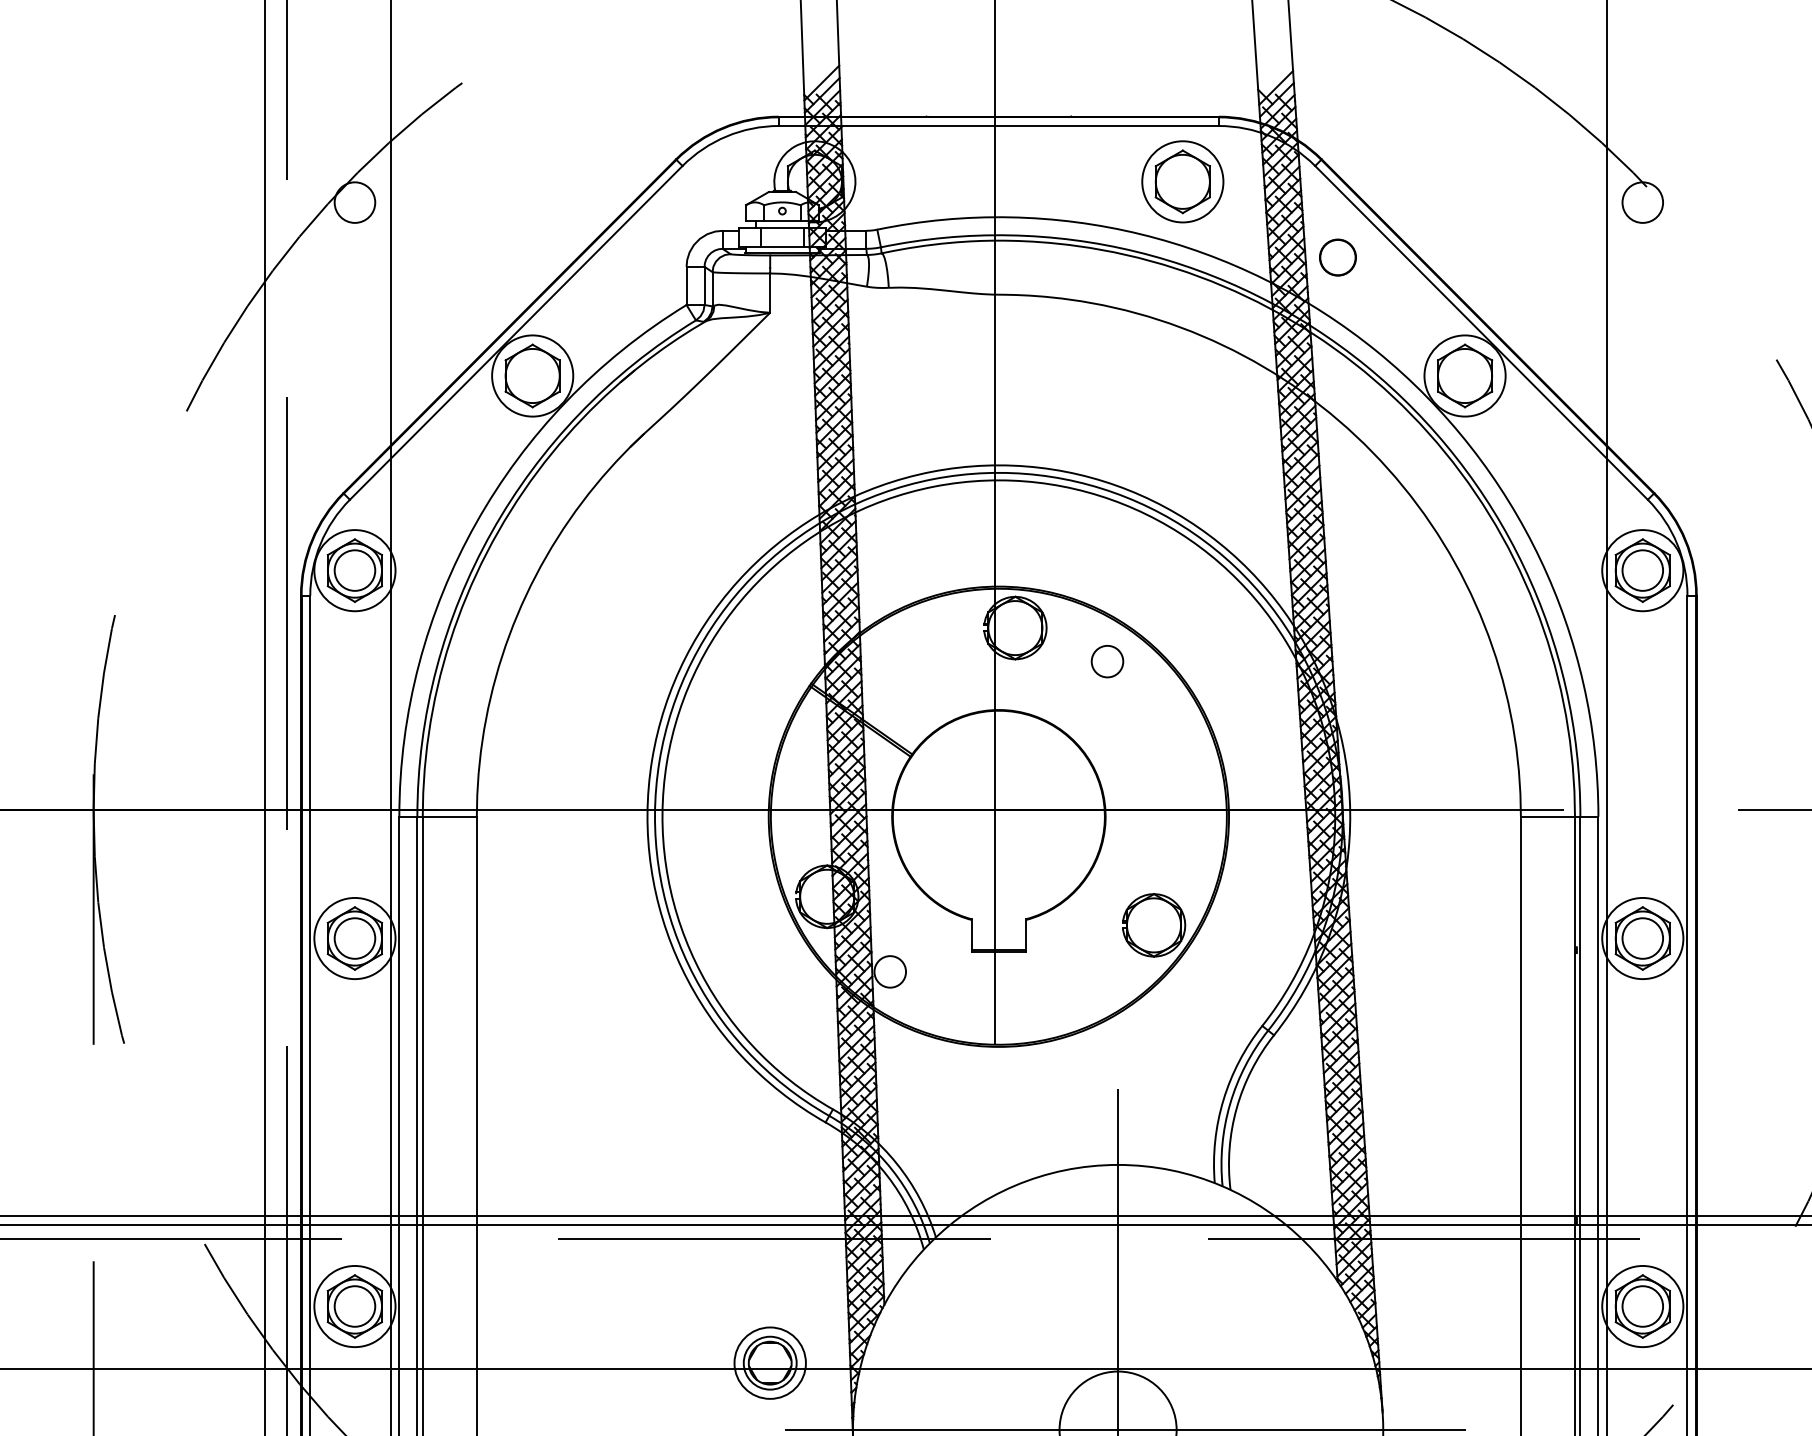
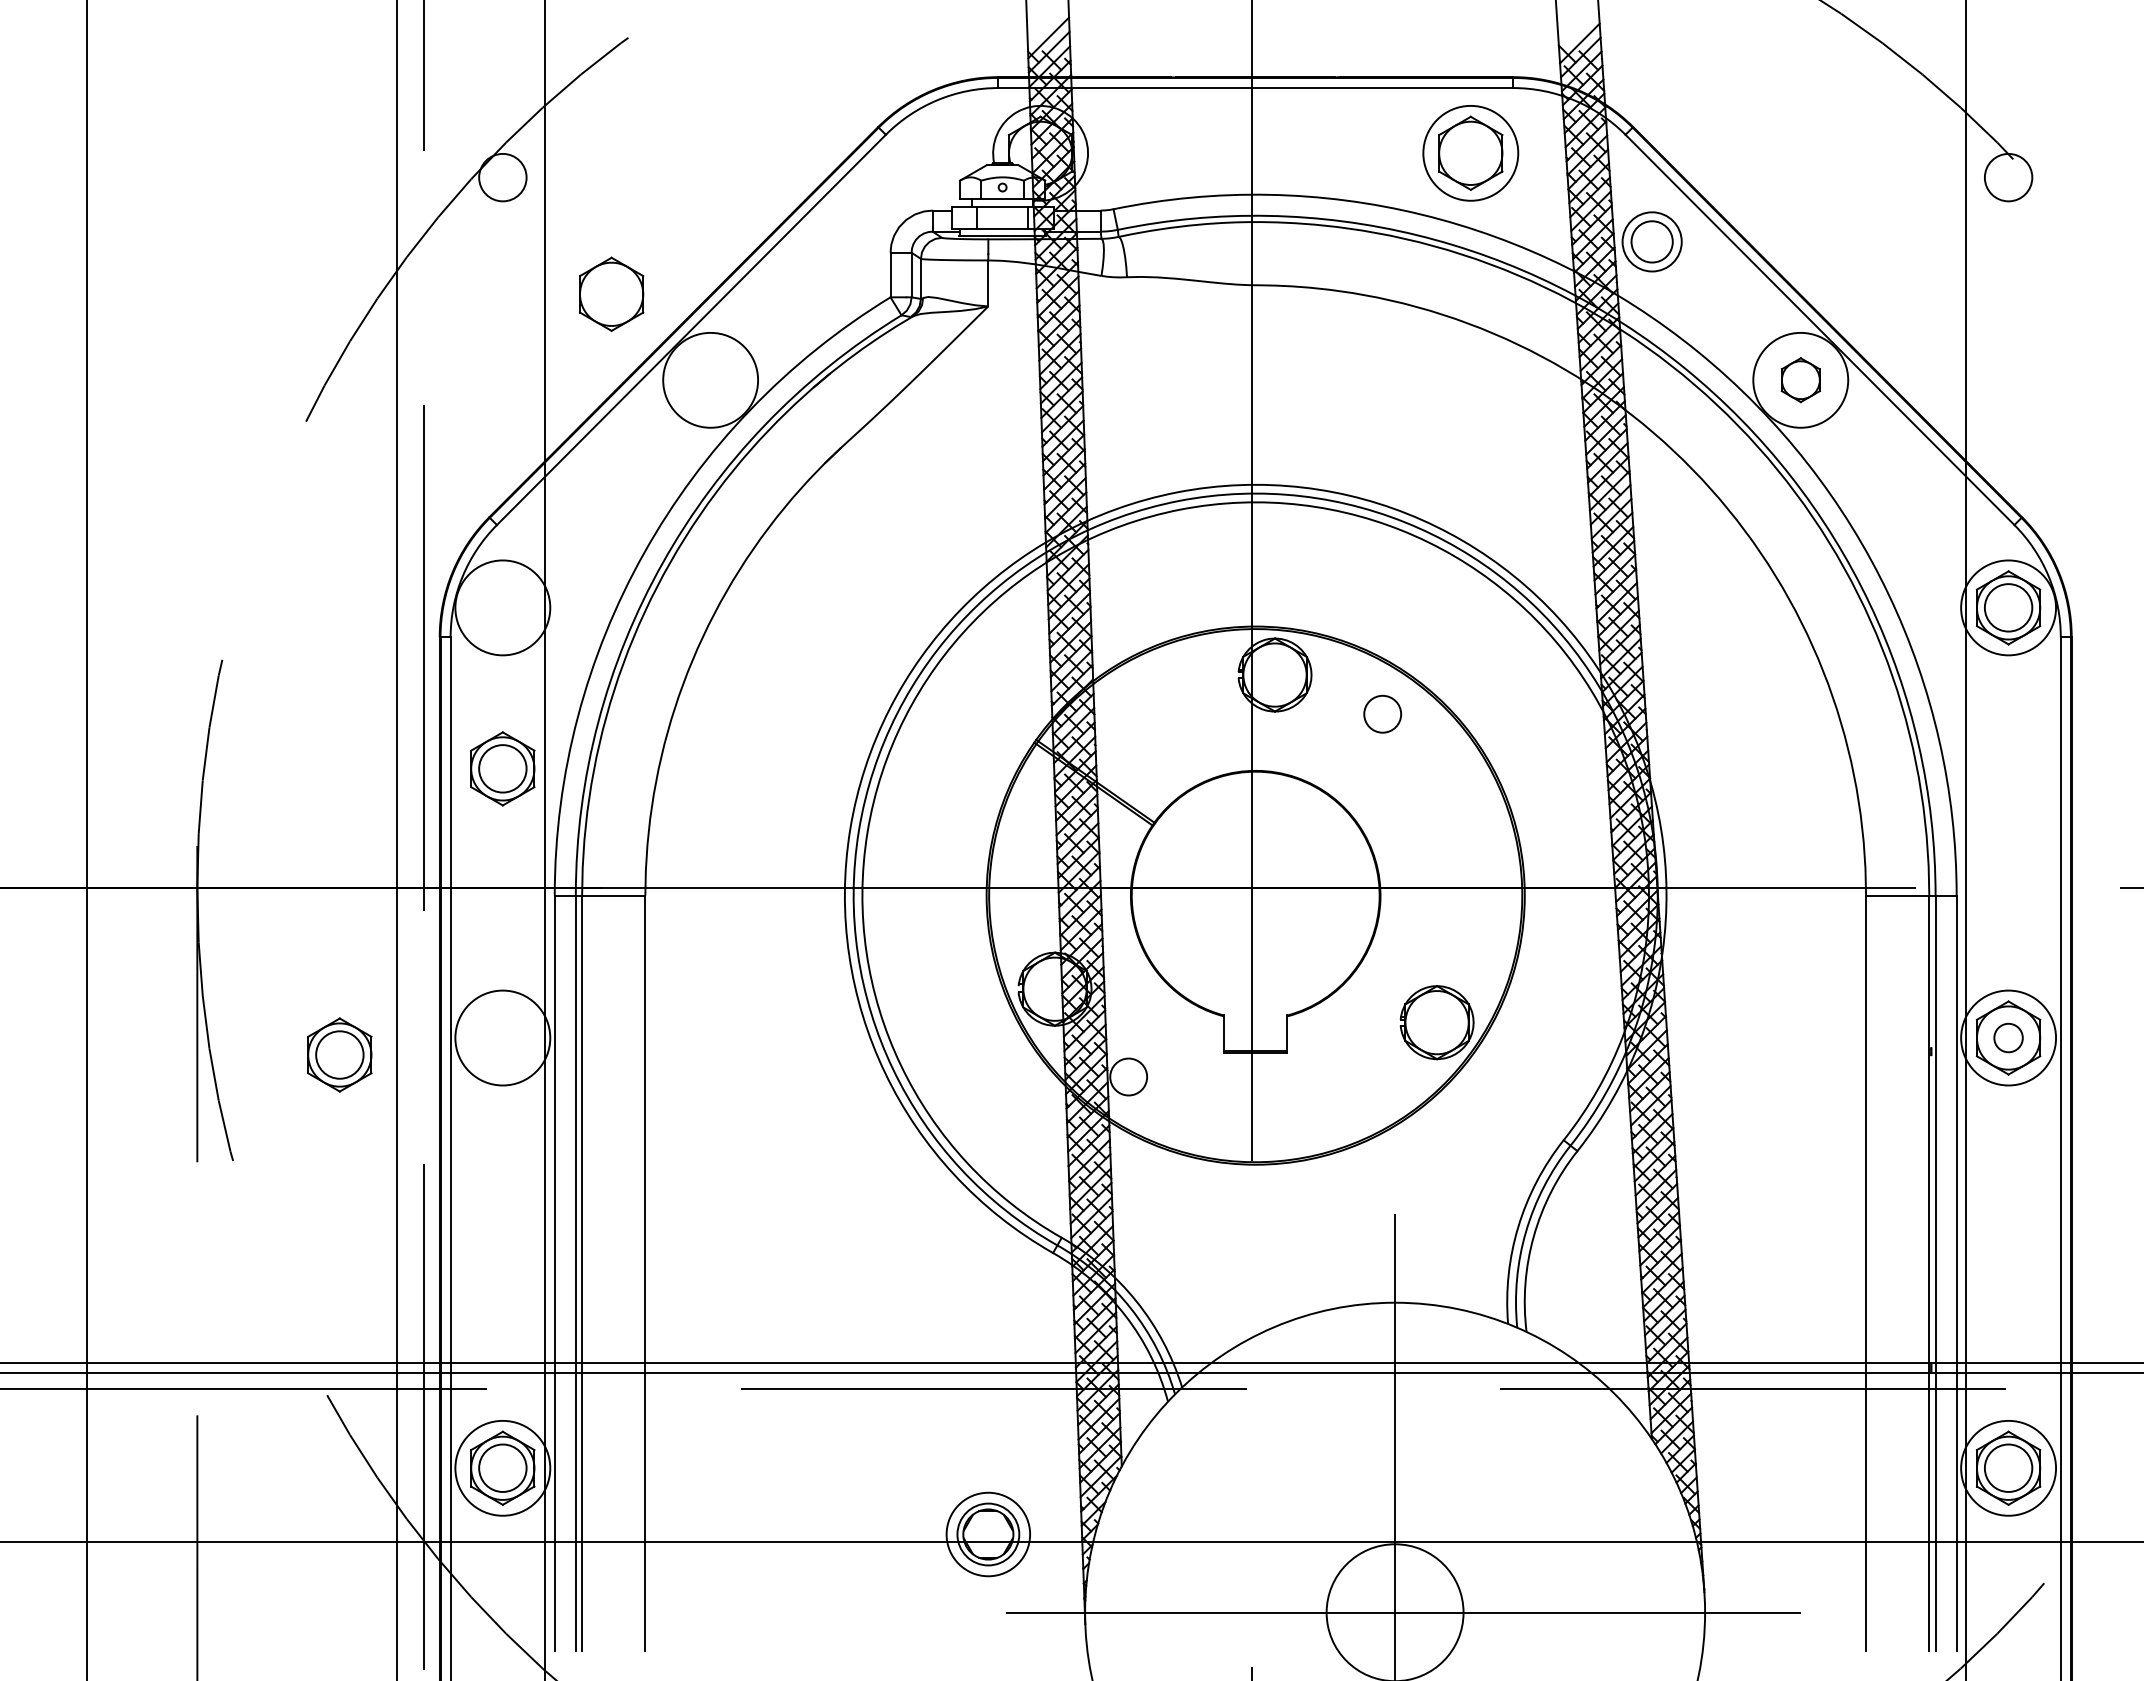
circle: (1338, 257) -> (1652, 241), size x1.4
part: (532, 375) -> (611, 293), moved
part: (1464, 375) -> (1800, 379), size x0.6
part: (354, 570) -> (502, 768), moved
part: (354, 938) -> (339, 1054), moved
circle: (1642, 938) -> (2008, 1037), size x0.6

